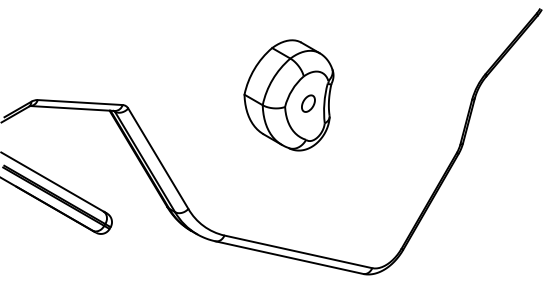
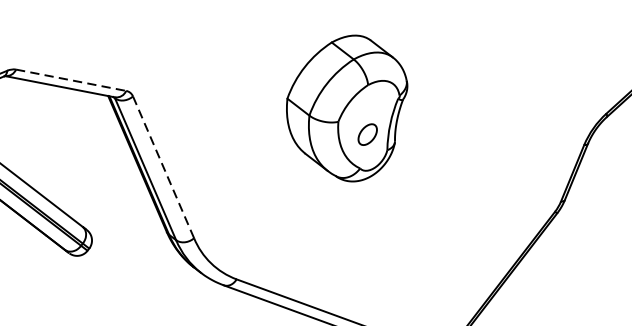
line: (80, 102) -> (71, 80), solid -> dashed
part: (308, 103) -> (367, 134), moved
line: (158, 158) -> (163, 167), solid -> dashed

